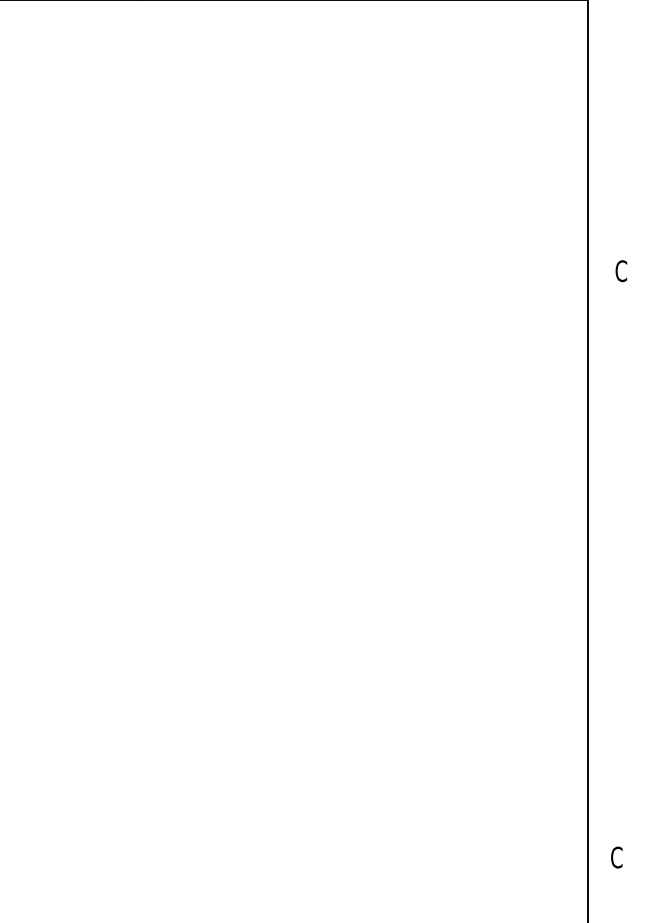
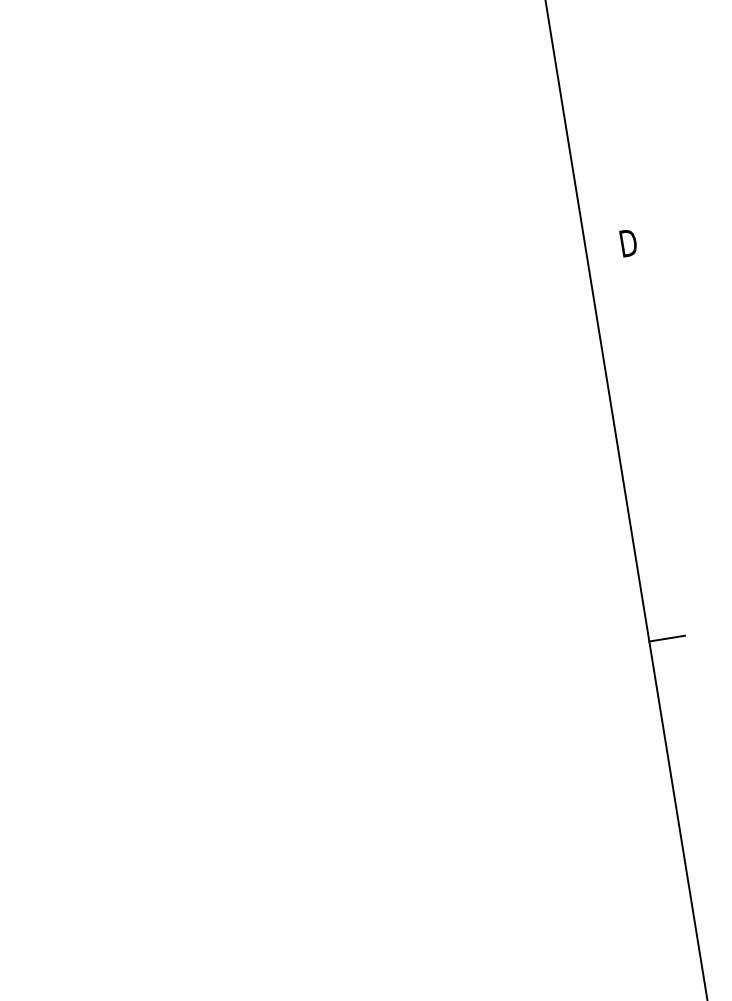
text: (621, 271) -> (627, 243), C -> D
line: (602, 581) -> (667, 638), added

